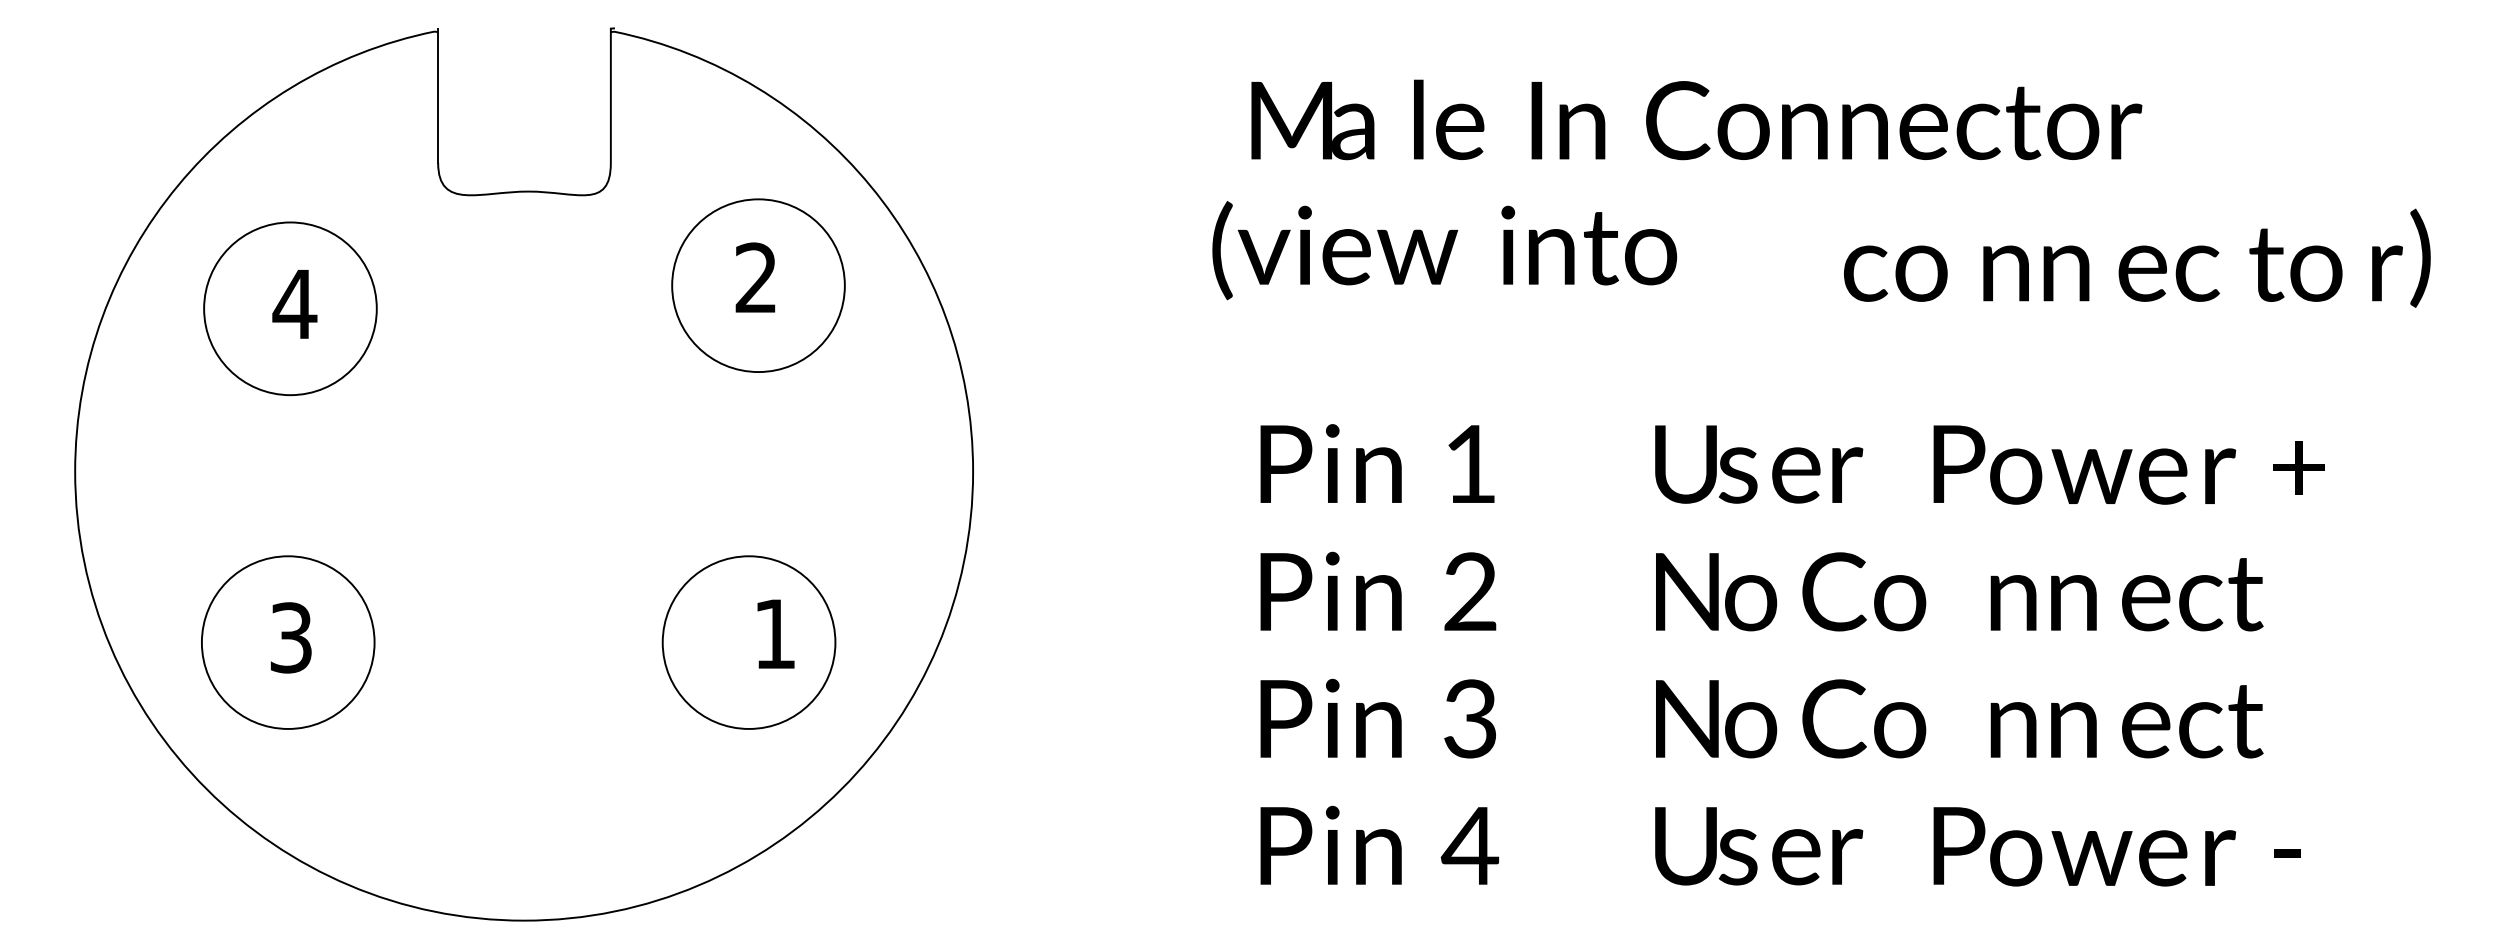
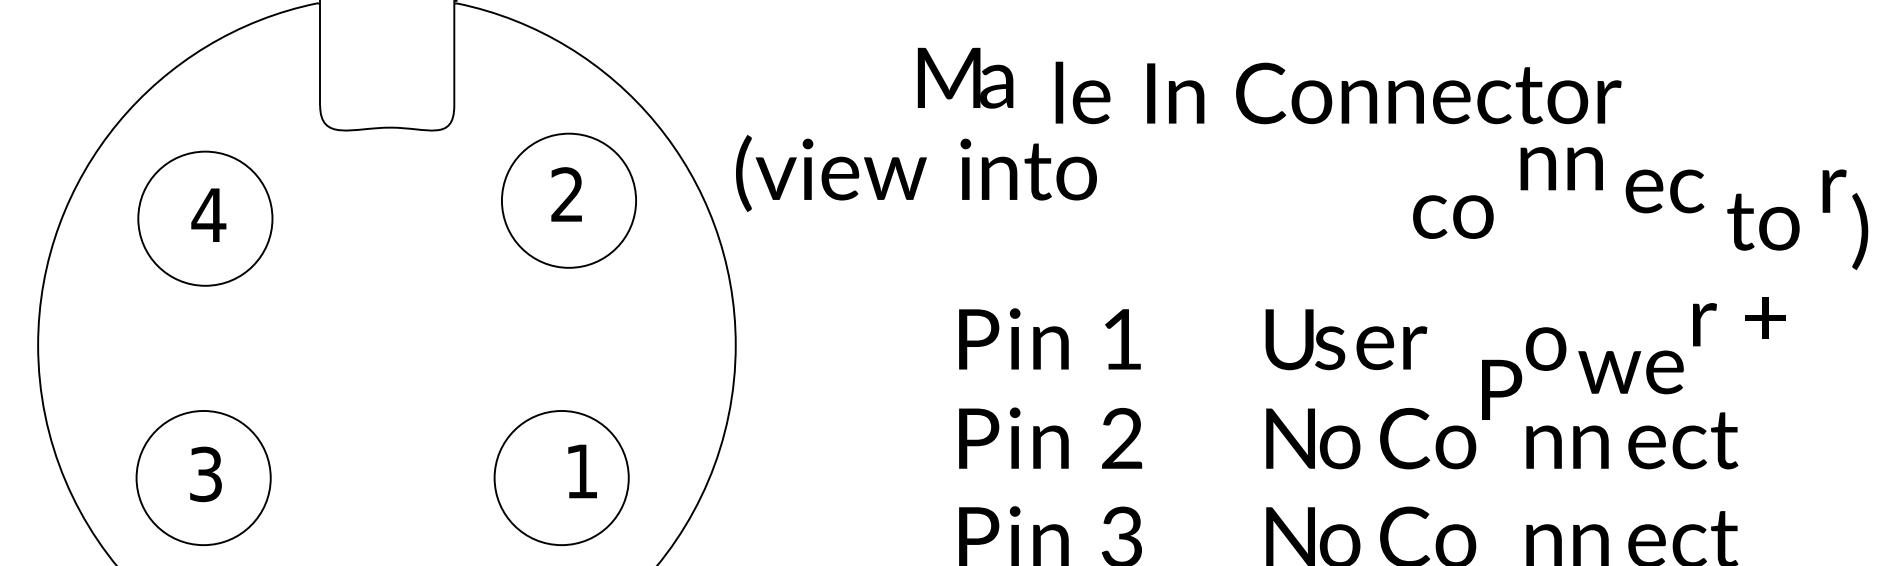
text: (1778, 119) -> (1338, 92), moved
text: (1312, 121) -> (965, 78), moved
text: (1444, 250) -> (916, 173), moved
text: (2420, 257) -> (1860, 230), moved
text: (2295, 264) -> (1763, 221), moved
text: (1895, 273) -> (1453, 216), moved
text: (2036, 273) -> (1561, 168), moved
text: (1959, 463) -> (1502, 389), moved
text: (2264, 472) -> (1739, 321), moved
text: (2119, 476) -> (1631, 372), moved

